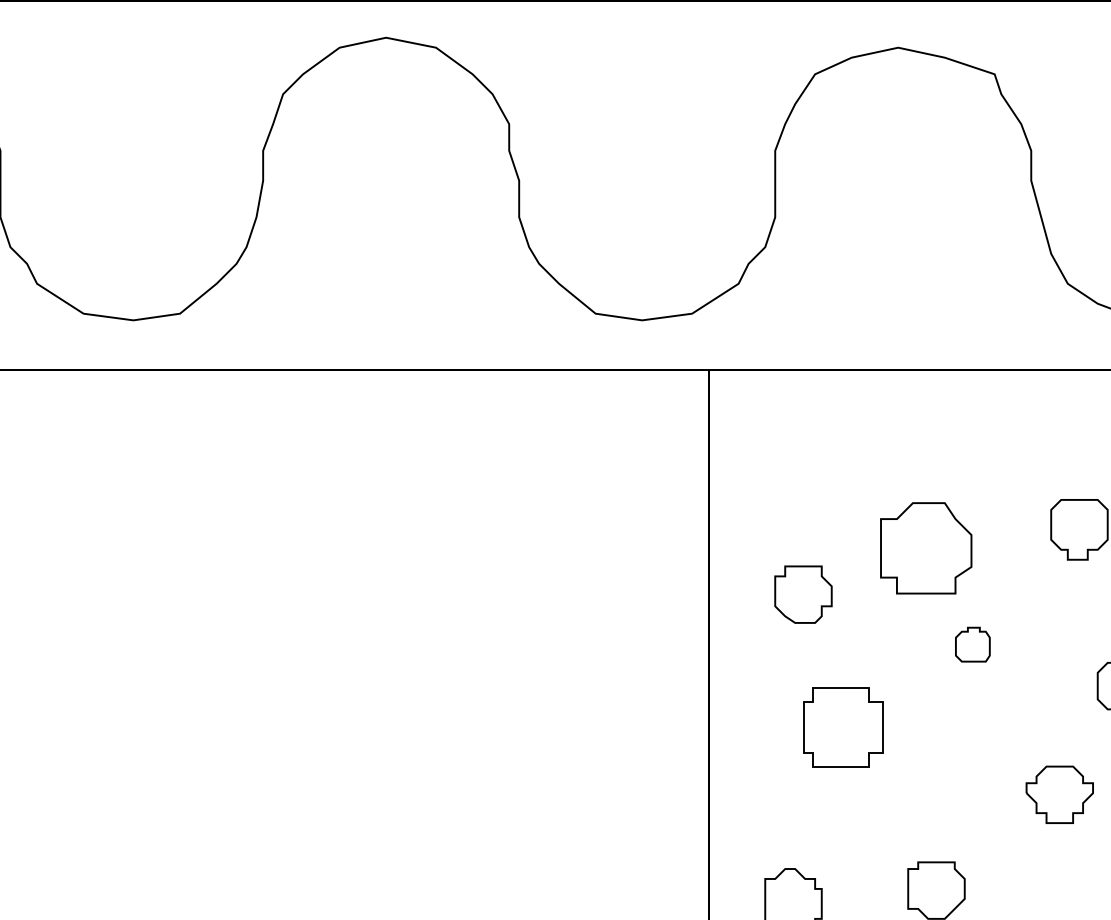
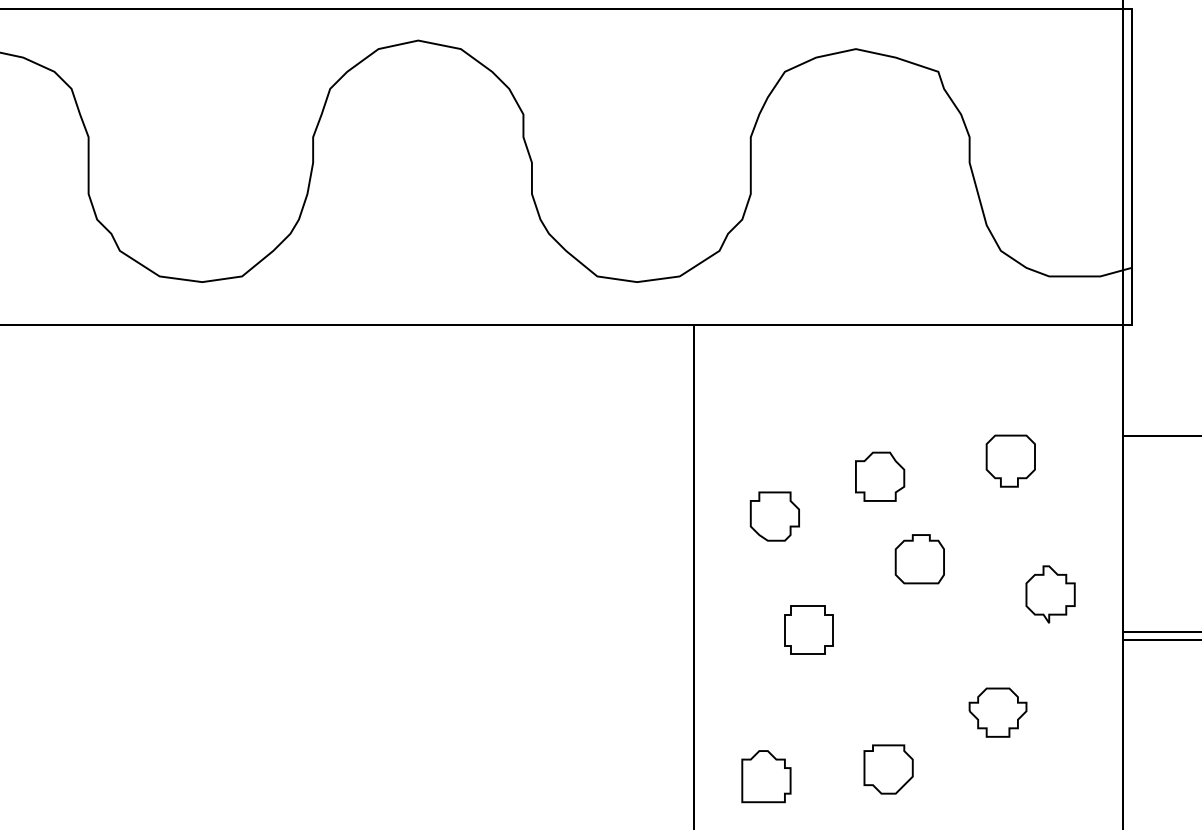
part: (926, 547) -> (880, 476), size x0.62
part: (972, 644) -> (919, 559), size x1.67
part: (842, 726) -> (808, 629), size x0.71
part: (1059, 794) -> (997, 712), moved

